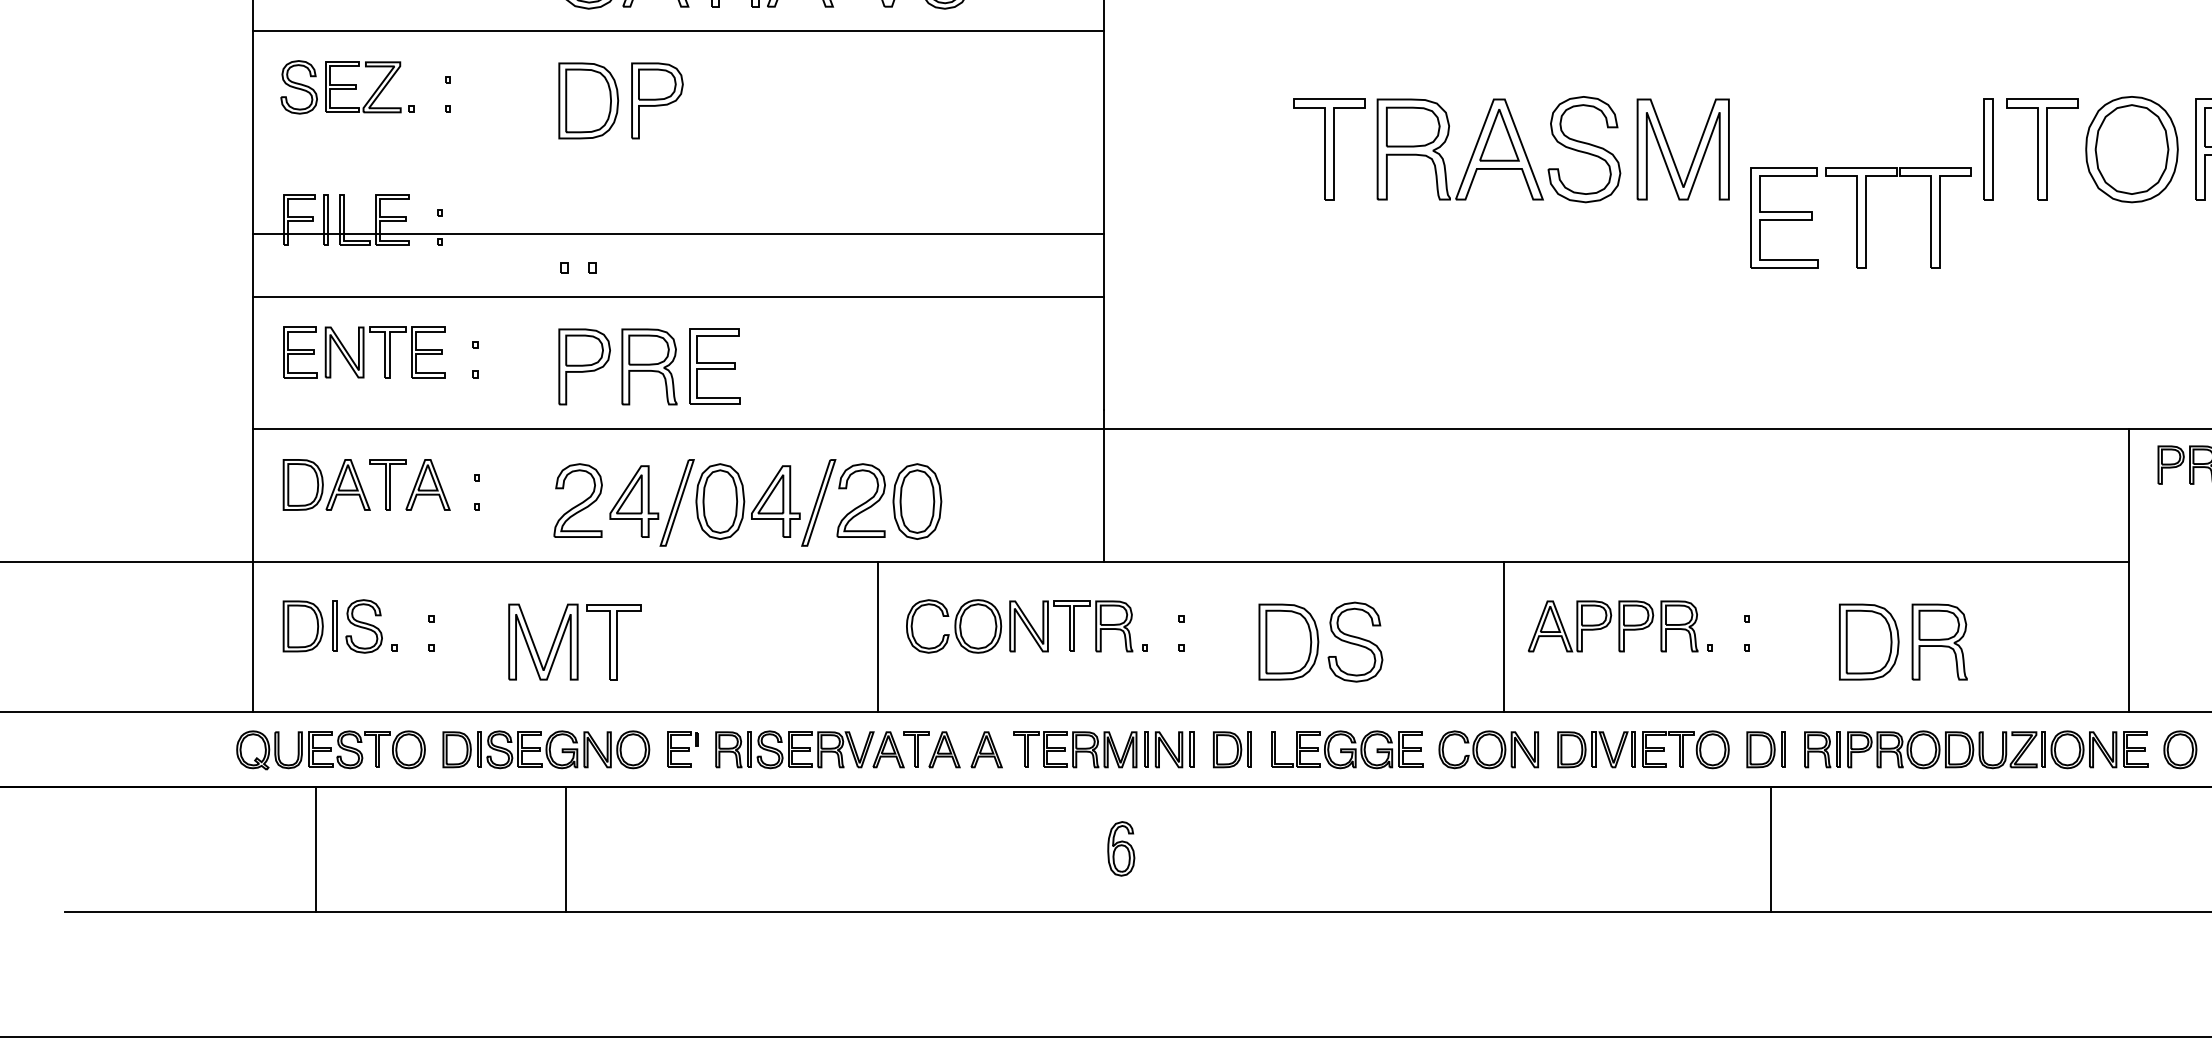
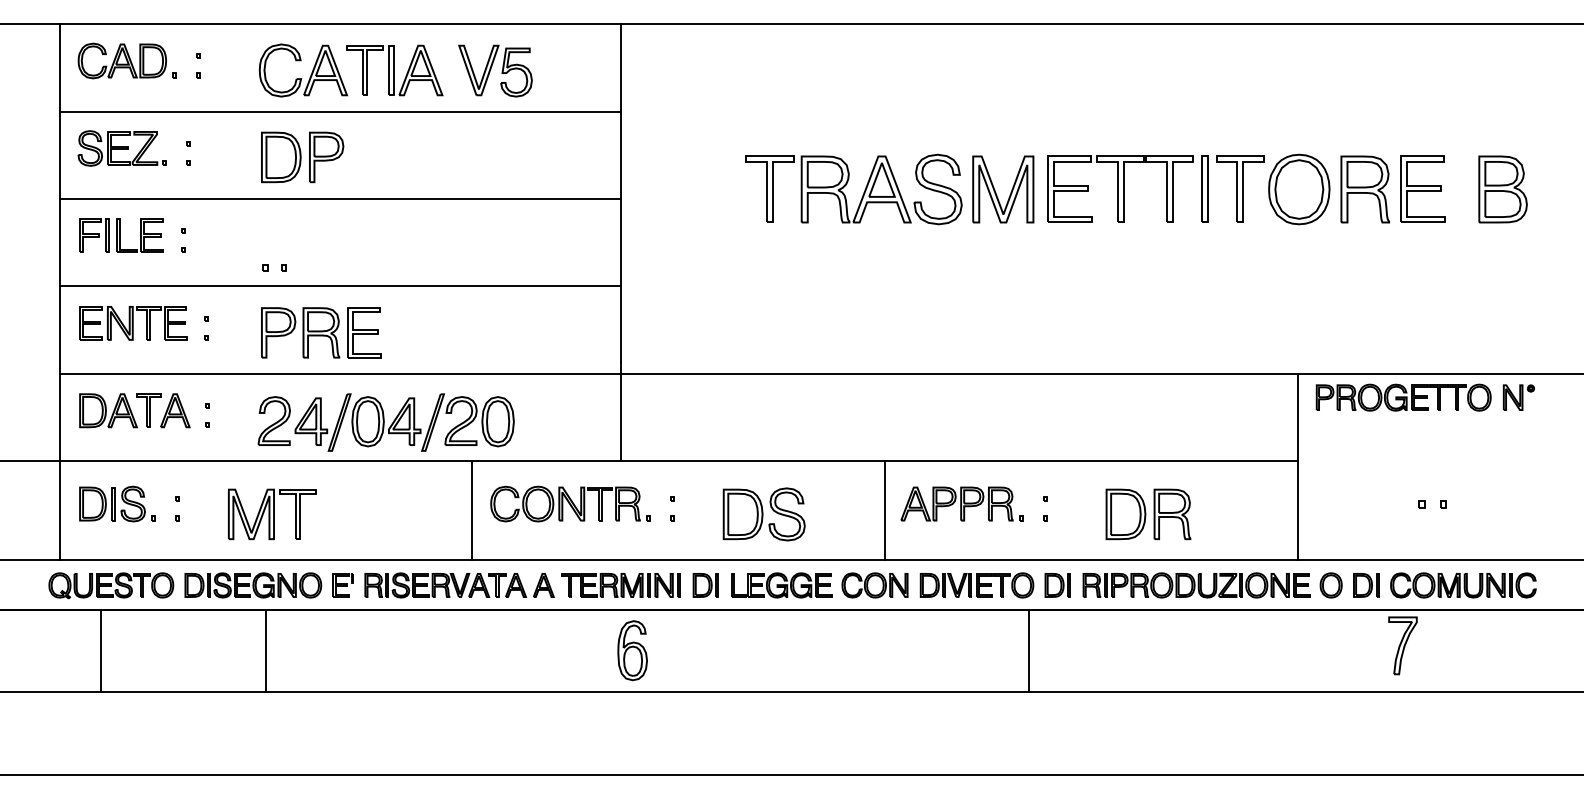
part: (1860, 216) -> (1120, 188), moved
line: (676, 234) -> (339, 199), moved
part: (1121, 848) -> (632, 650), size x1.67
line: (1771, 848) -> (1029, 650), moved

